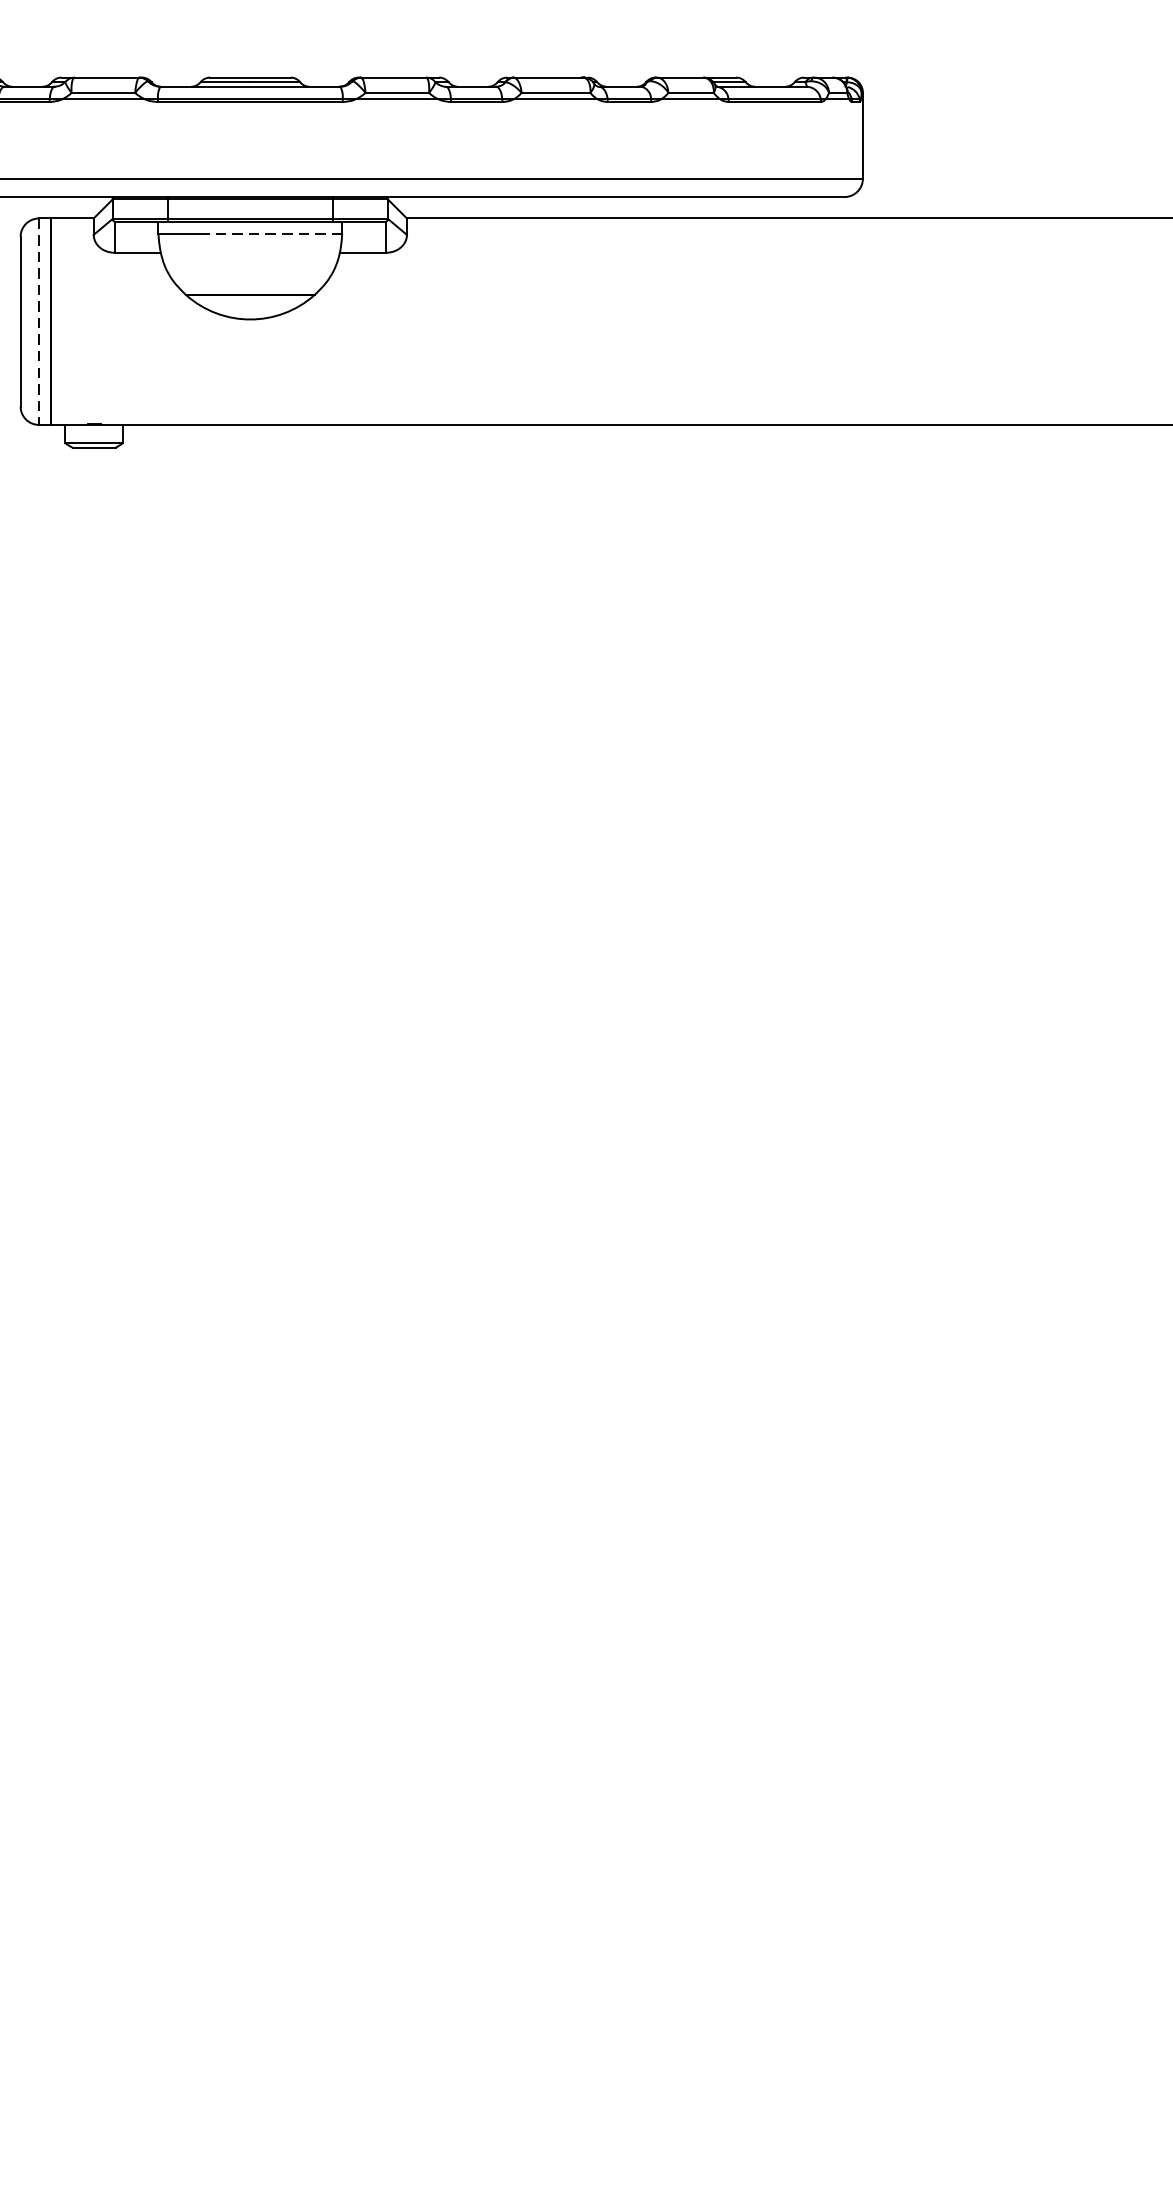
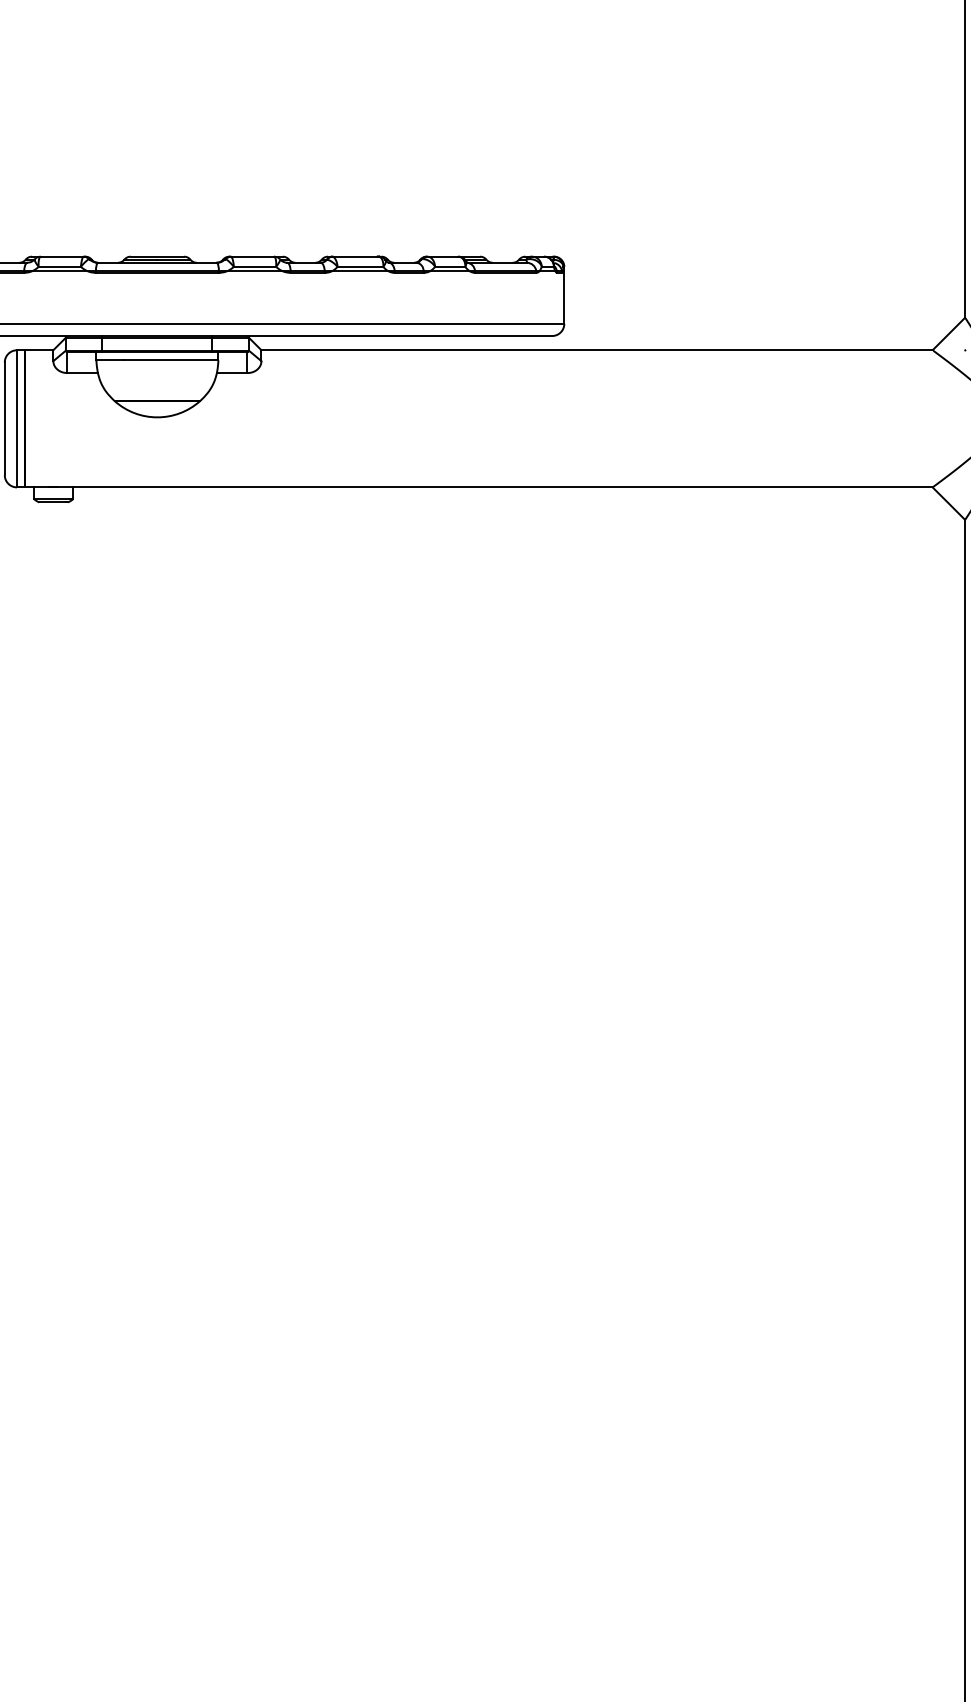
line: (270, 233) -> (170, 360), dashed -> solid
line: (39, 321) -> (17, 418), dashed -> solid

